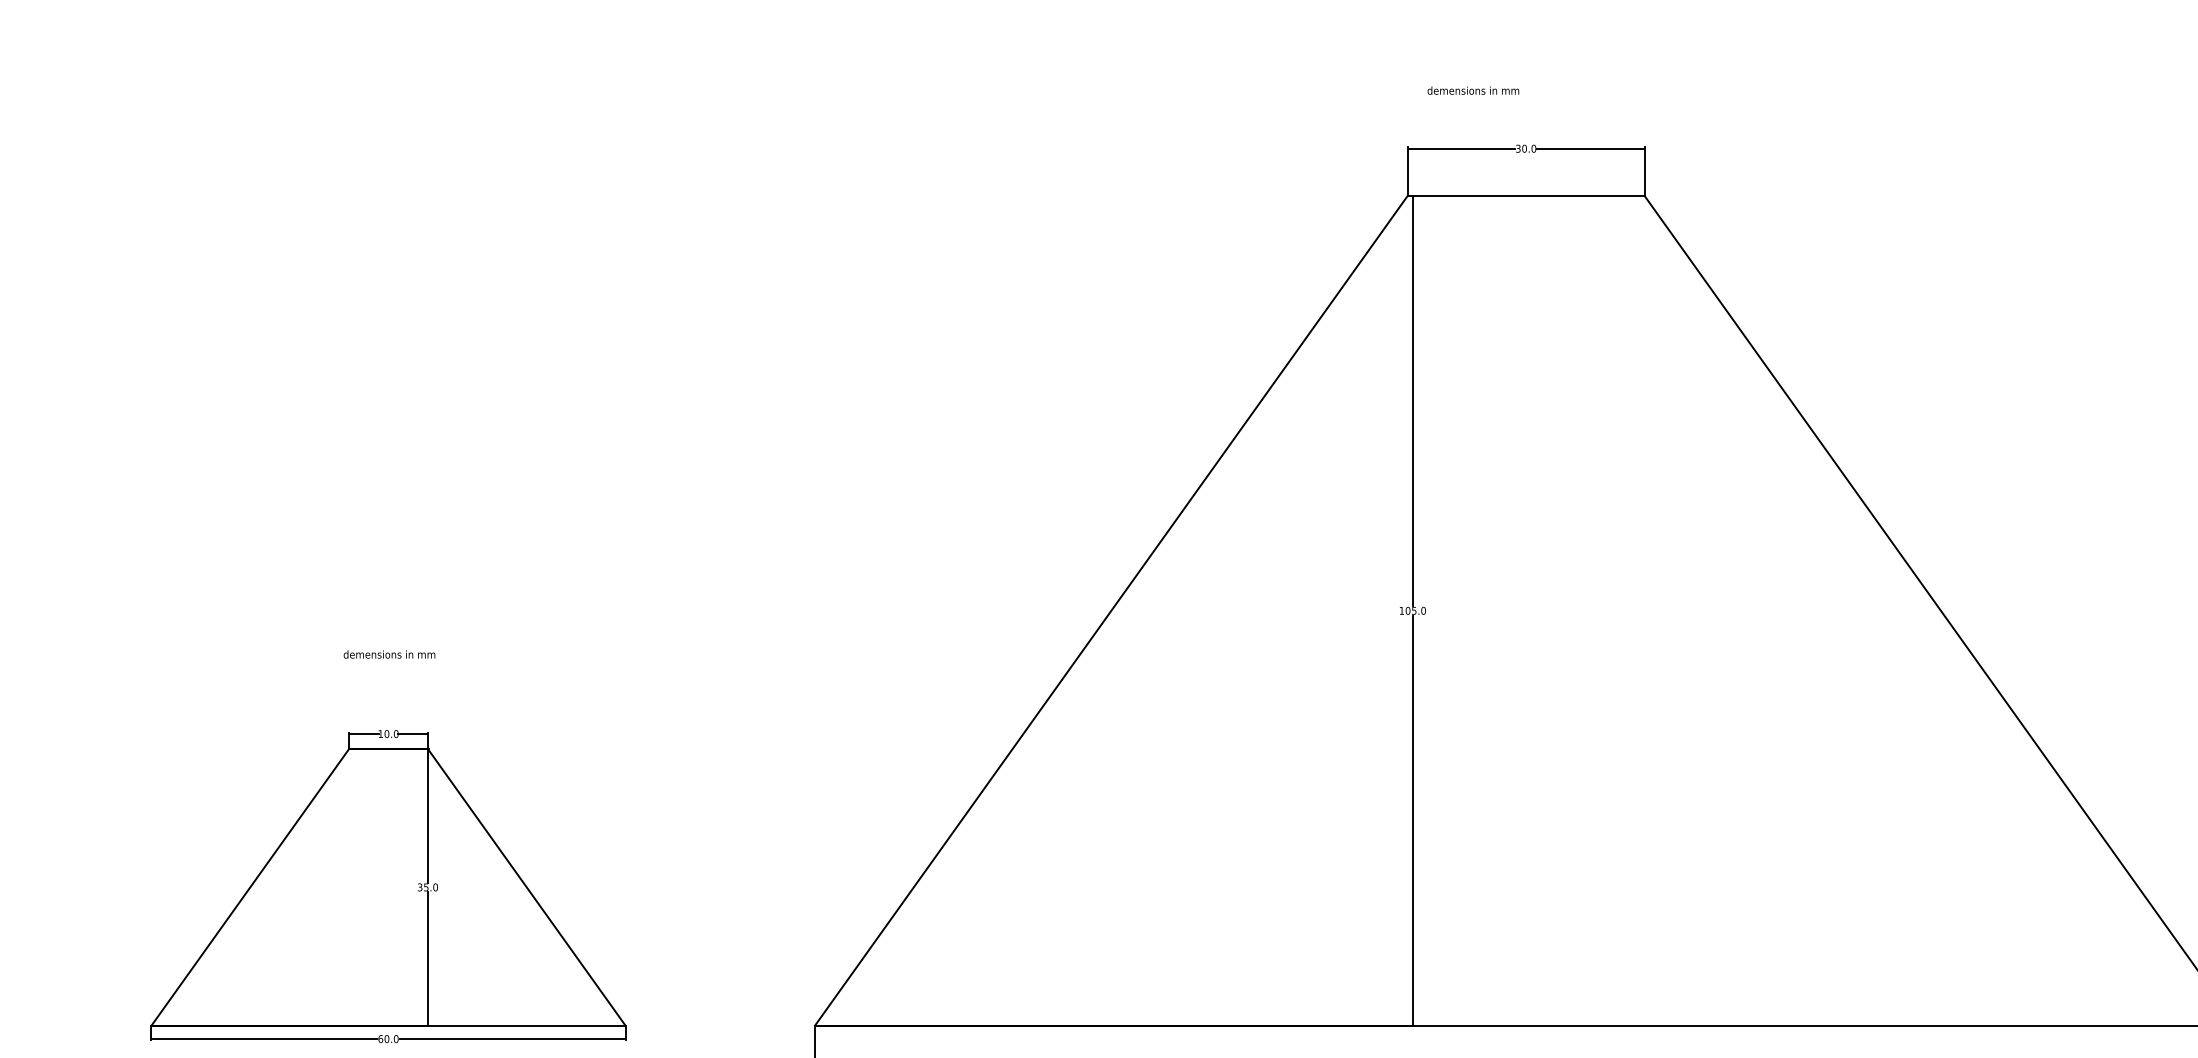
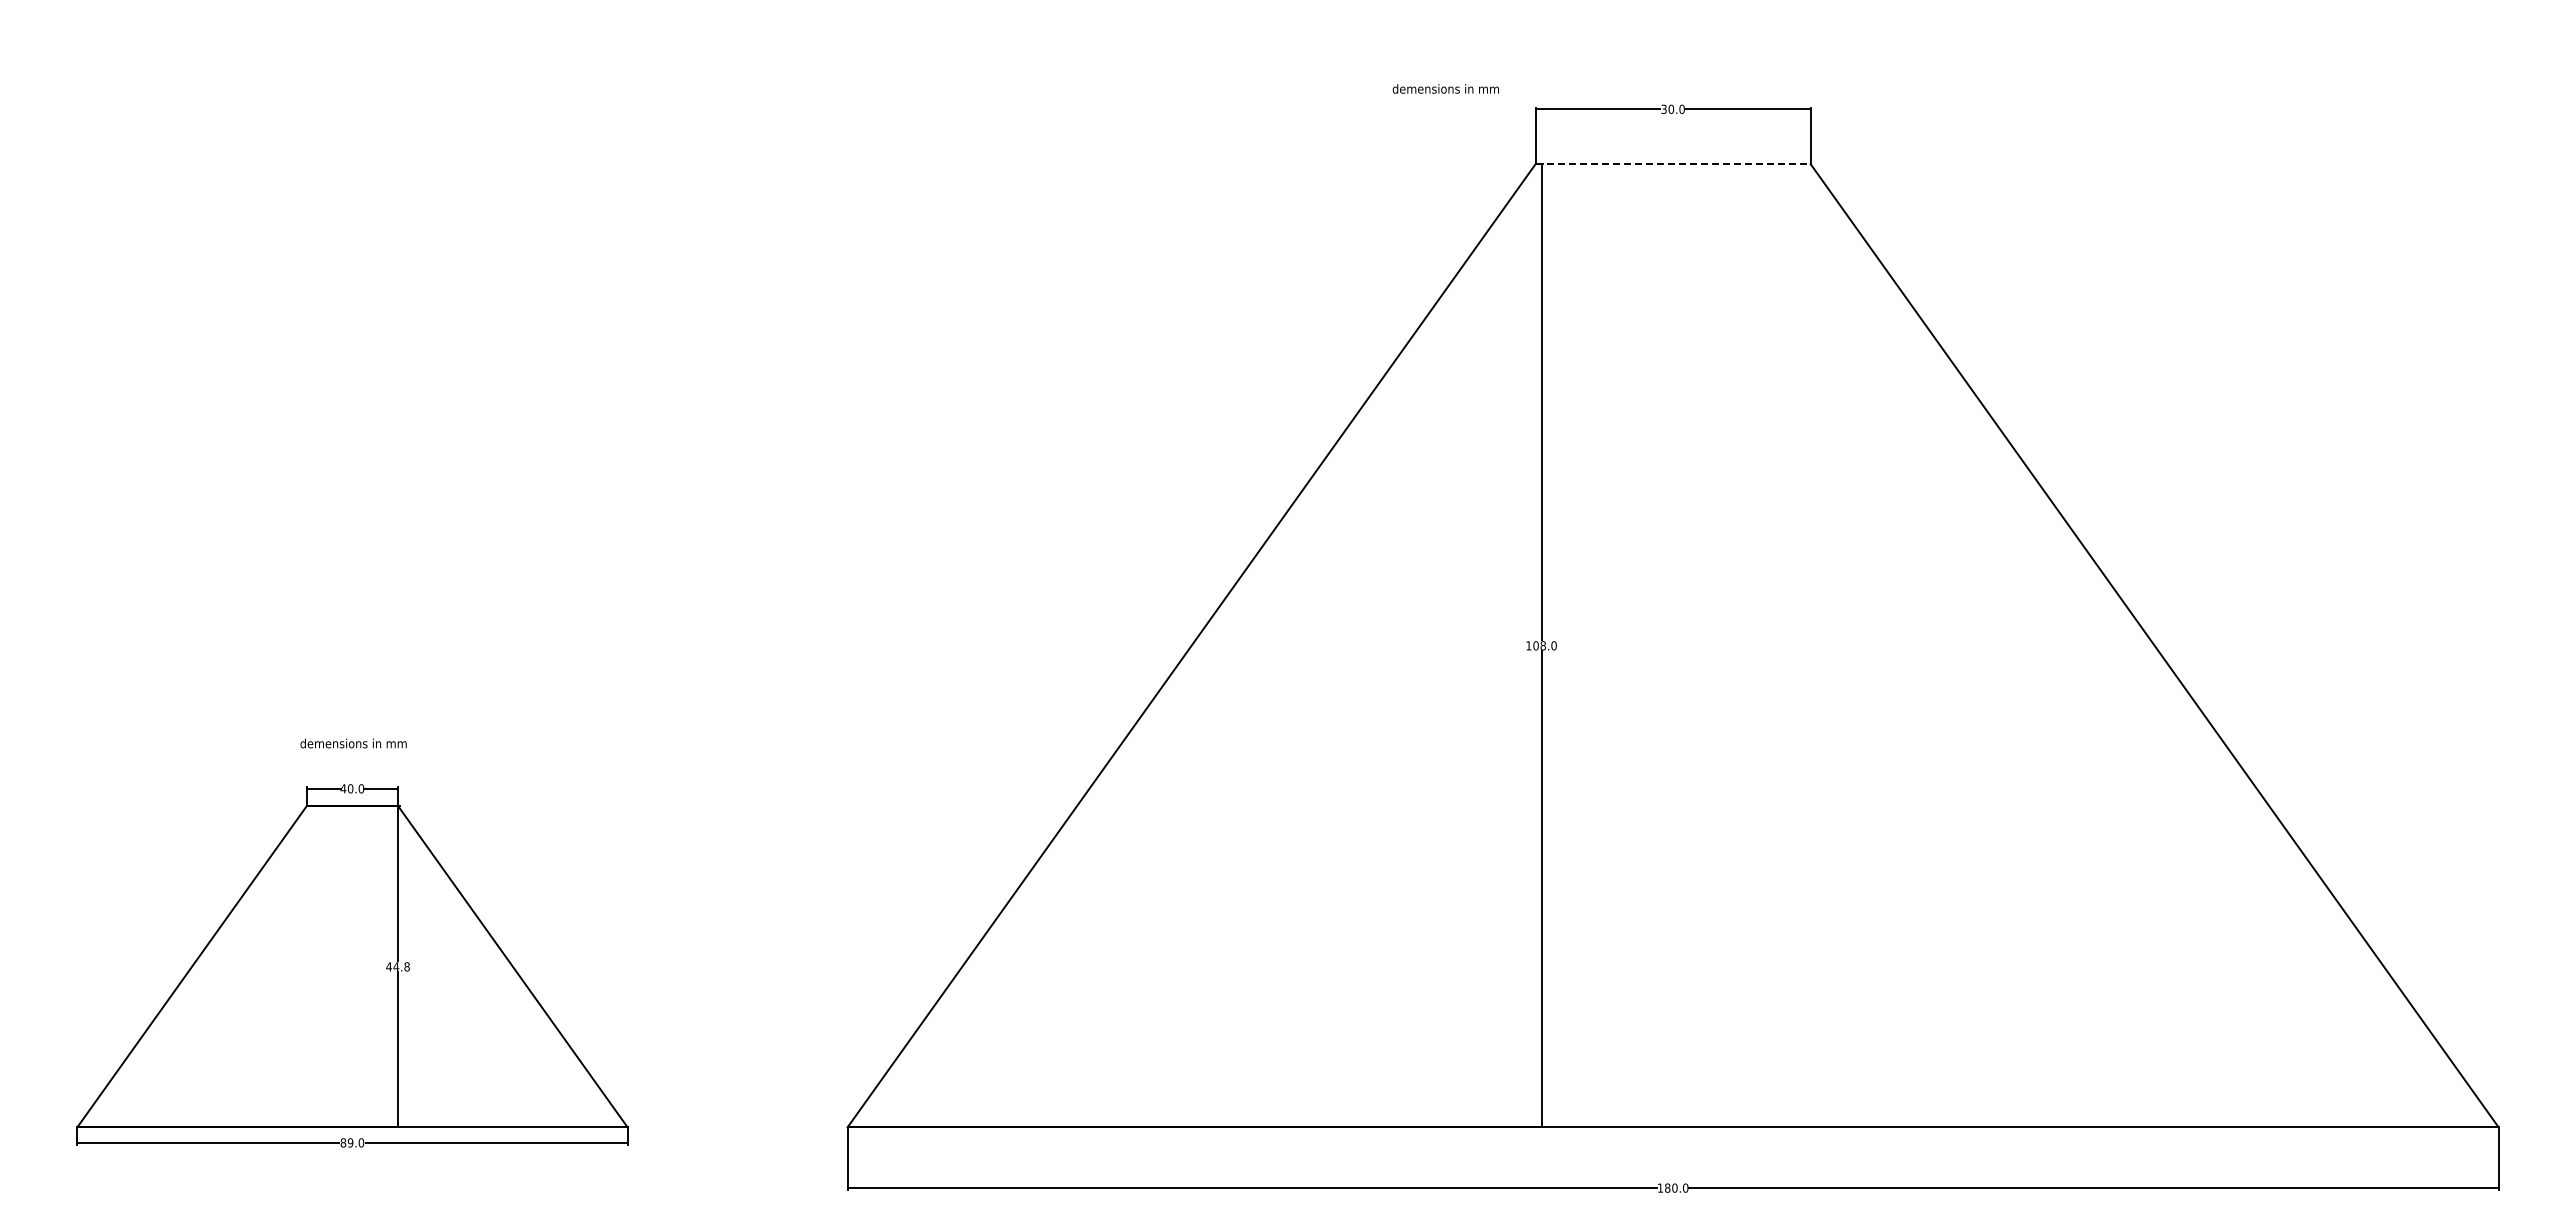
text: (1473, 90) -> (1445, 88), moved
line: (1526, 196) -> (1673, 164), solid -> dashed
text: (1413, 610) -> (1542, 645), 105.0 -> 108.0
text: (389, 654) -> (353, 743), moved
text: (380, 733) -> (343, 788), 10.0 -> 40.0
text: (427, 887) -> (397, 966), 35.0 -> 44.8
text: (383, 1038) -> (346, 1142), 60.0 -> 89.0

